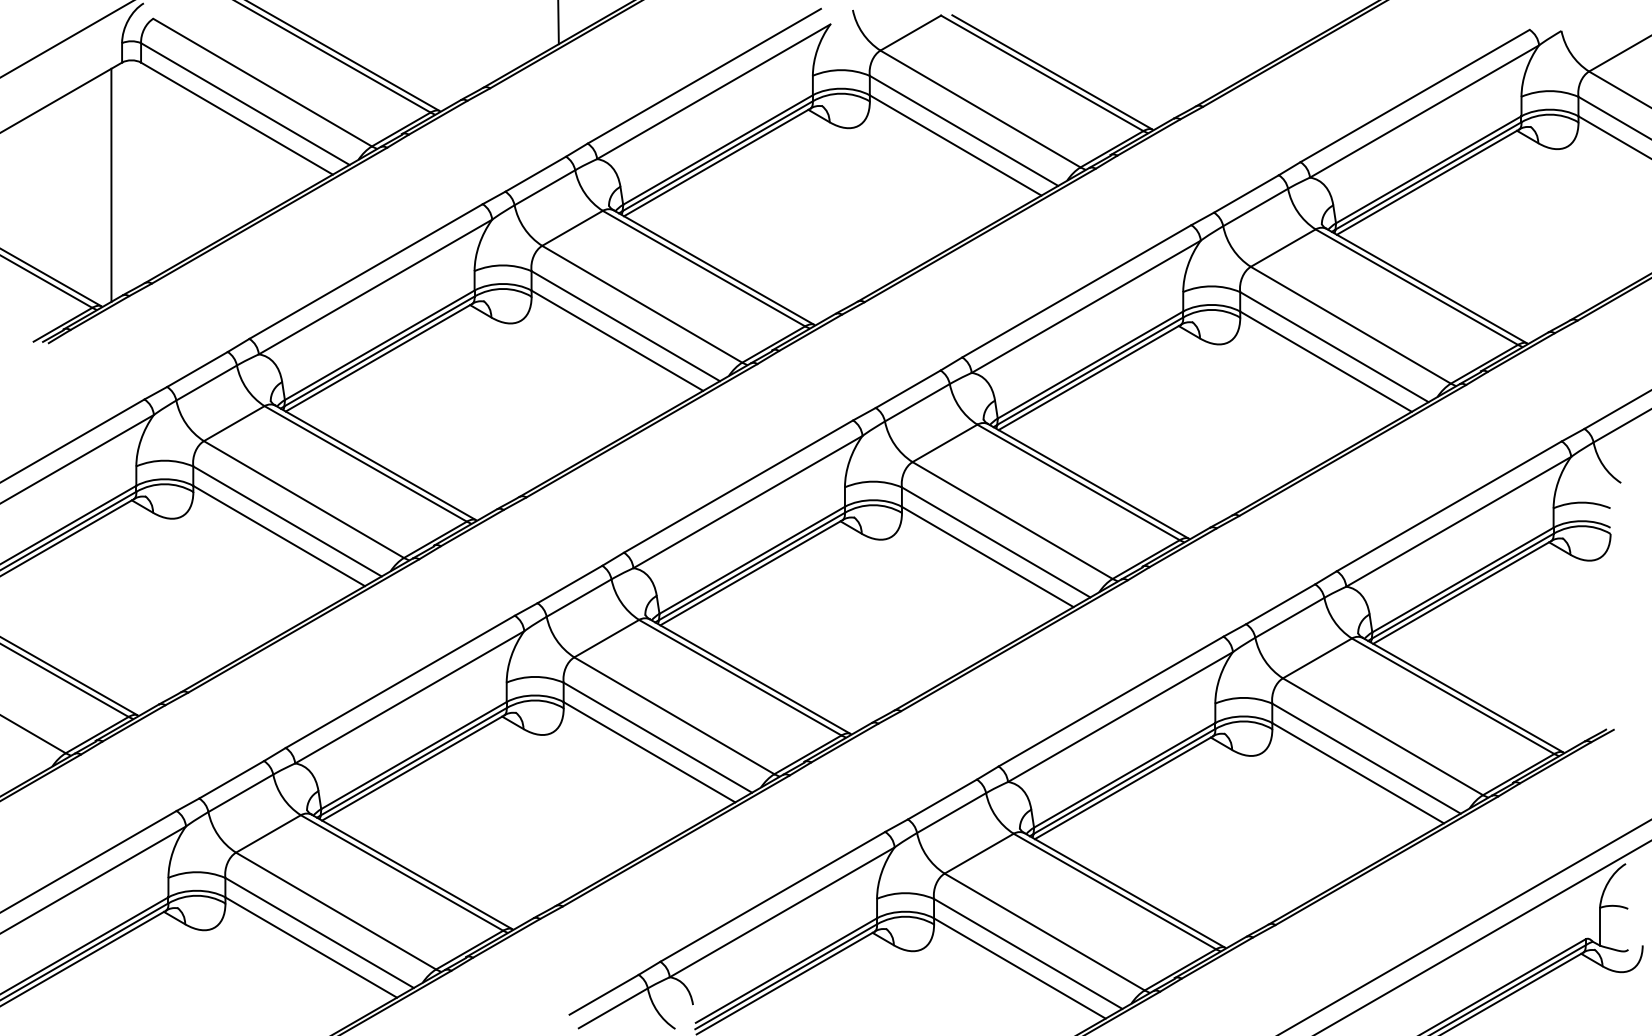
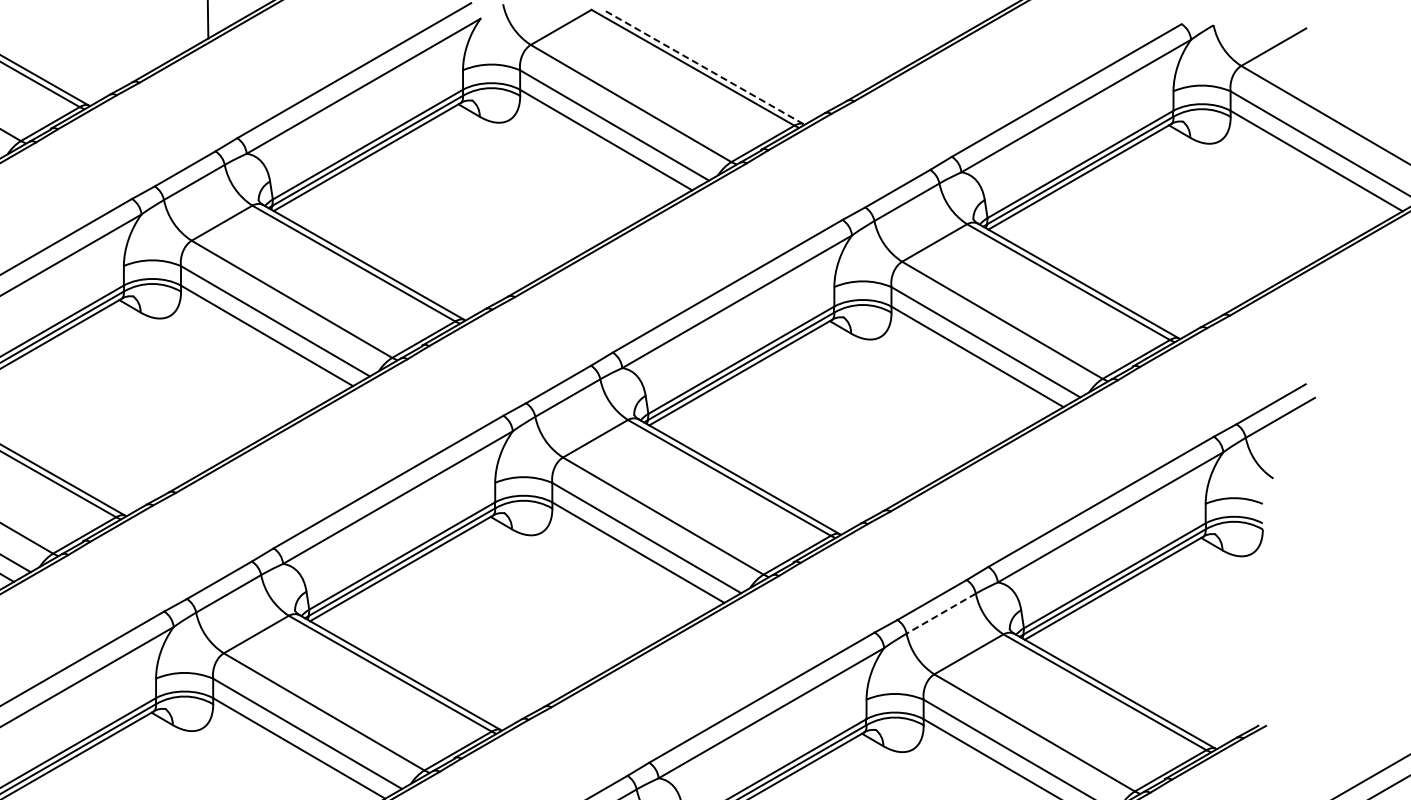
line: (1052, 72) -> (703, 66), solid -> dashed
line: (1289, 617) -> (940, 613), solid -> dashed

